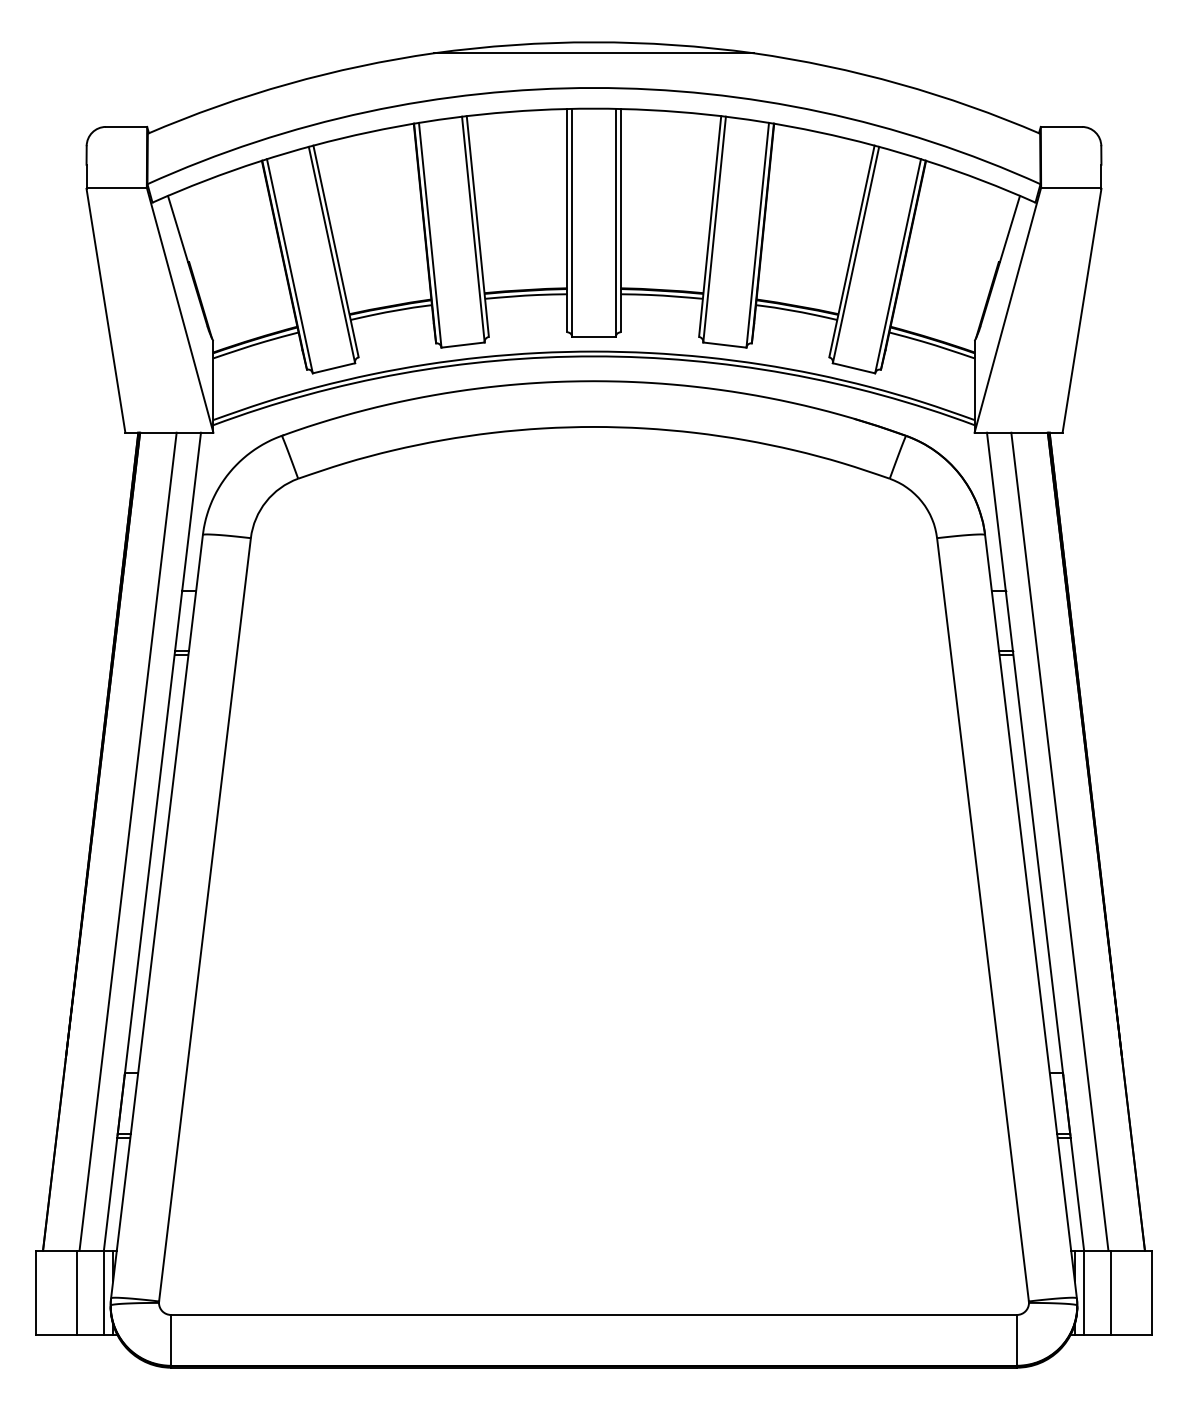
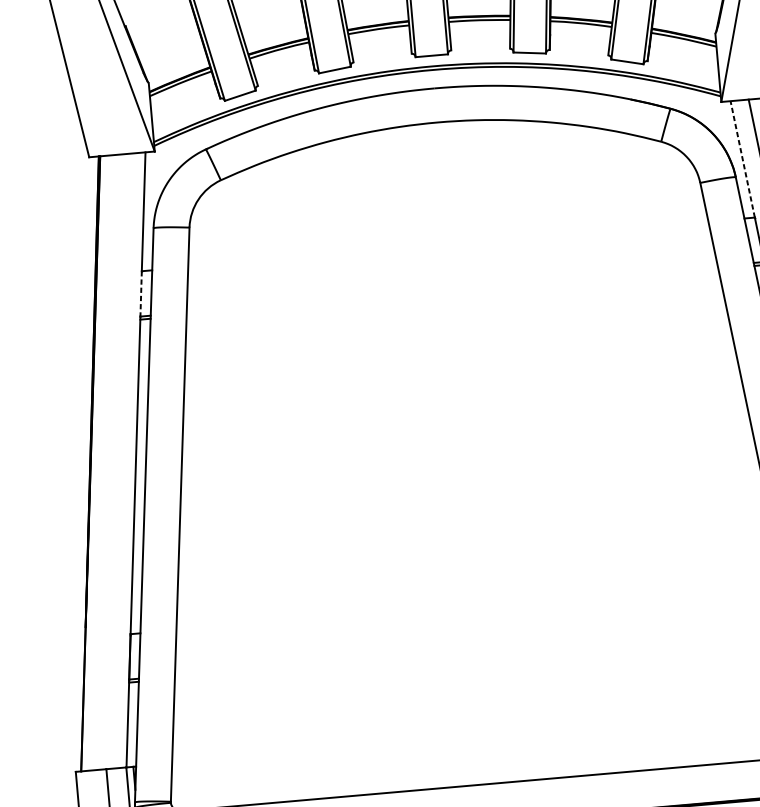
line: (996, 511) -> (742, 159), solid -> dashed
line: (178, 621) -> (141, 294), solid -> dashed
line: (127, 841) -> (117, 461), removed

